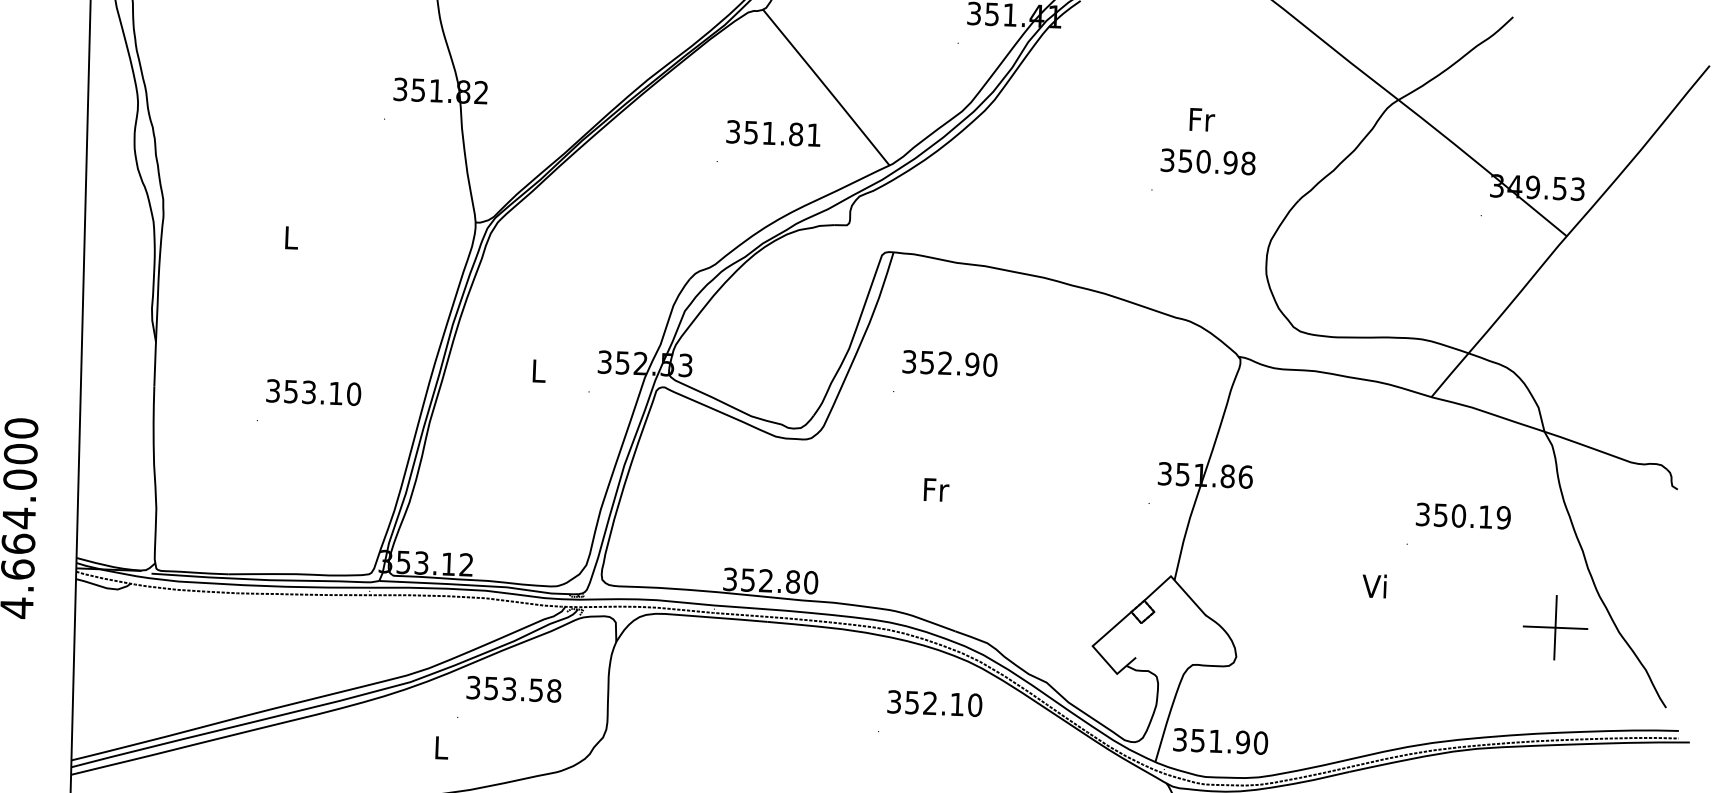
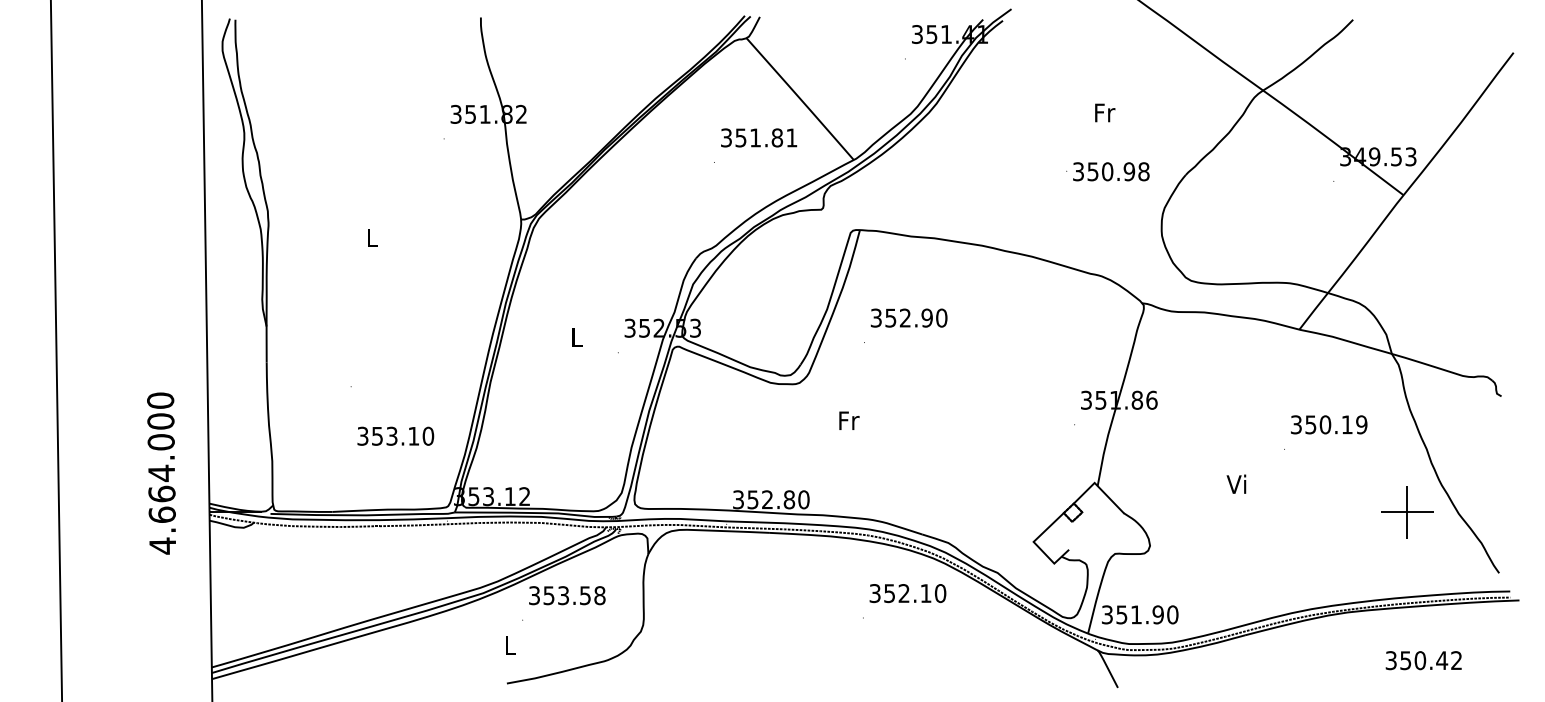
text: (1208, 161) -> (1111, 171), moved
text: (313, 391) -> (395, 435), moved
text: (936, 489) -> (849, 420), moved
text: (1374, 585) -> (1236, 483), moved

